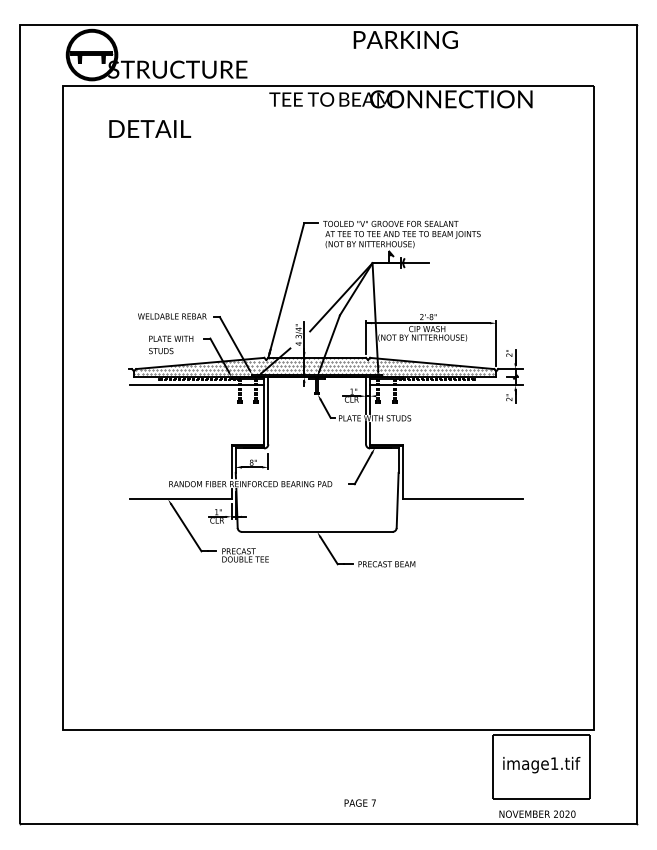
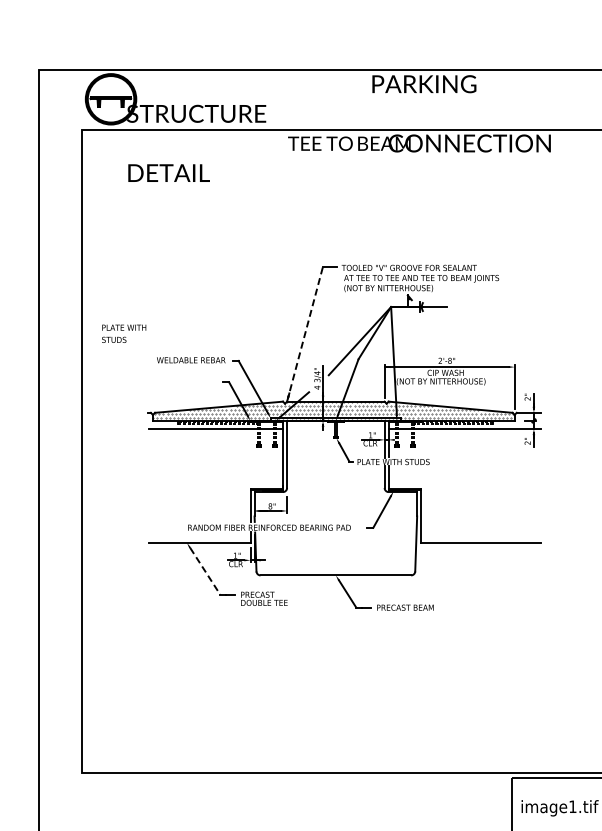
line: (286, 290) -> (305, 334), solid -> dashed
text: (171, 344) -> (124, 333), moved
line: (186, 527) -> (205, 571), solid -> dashed

